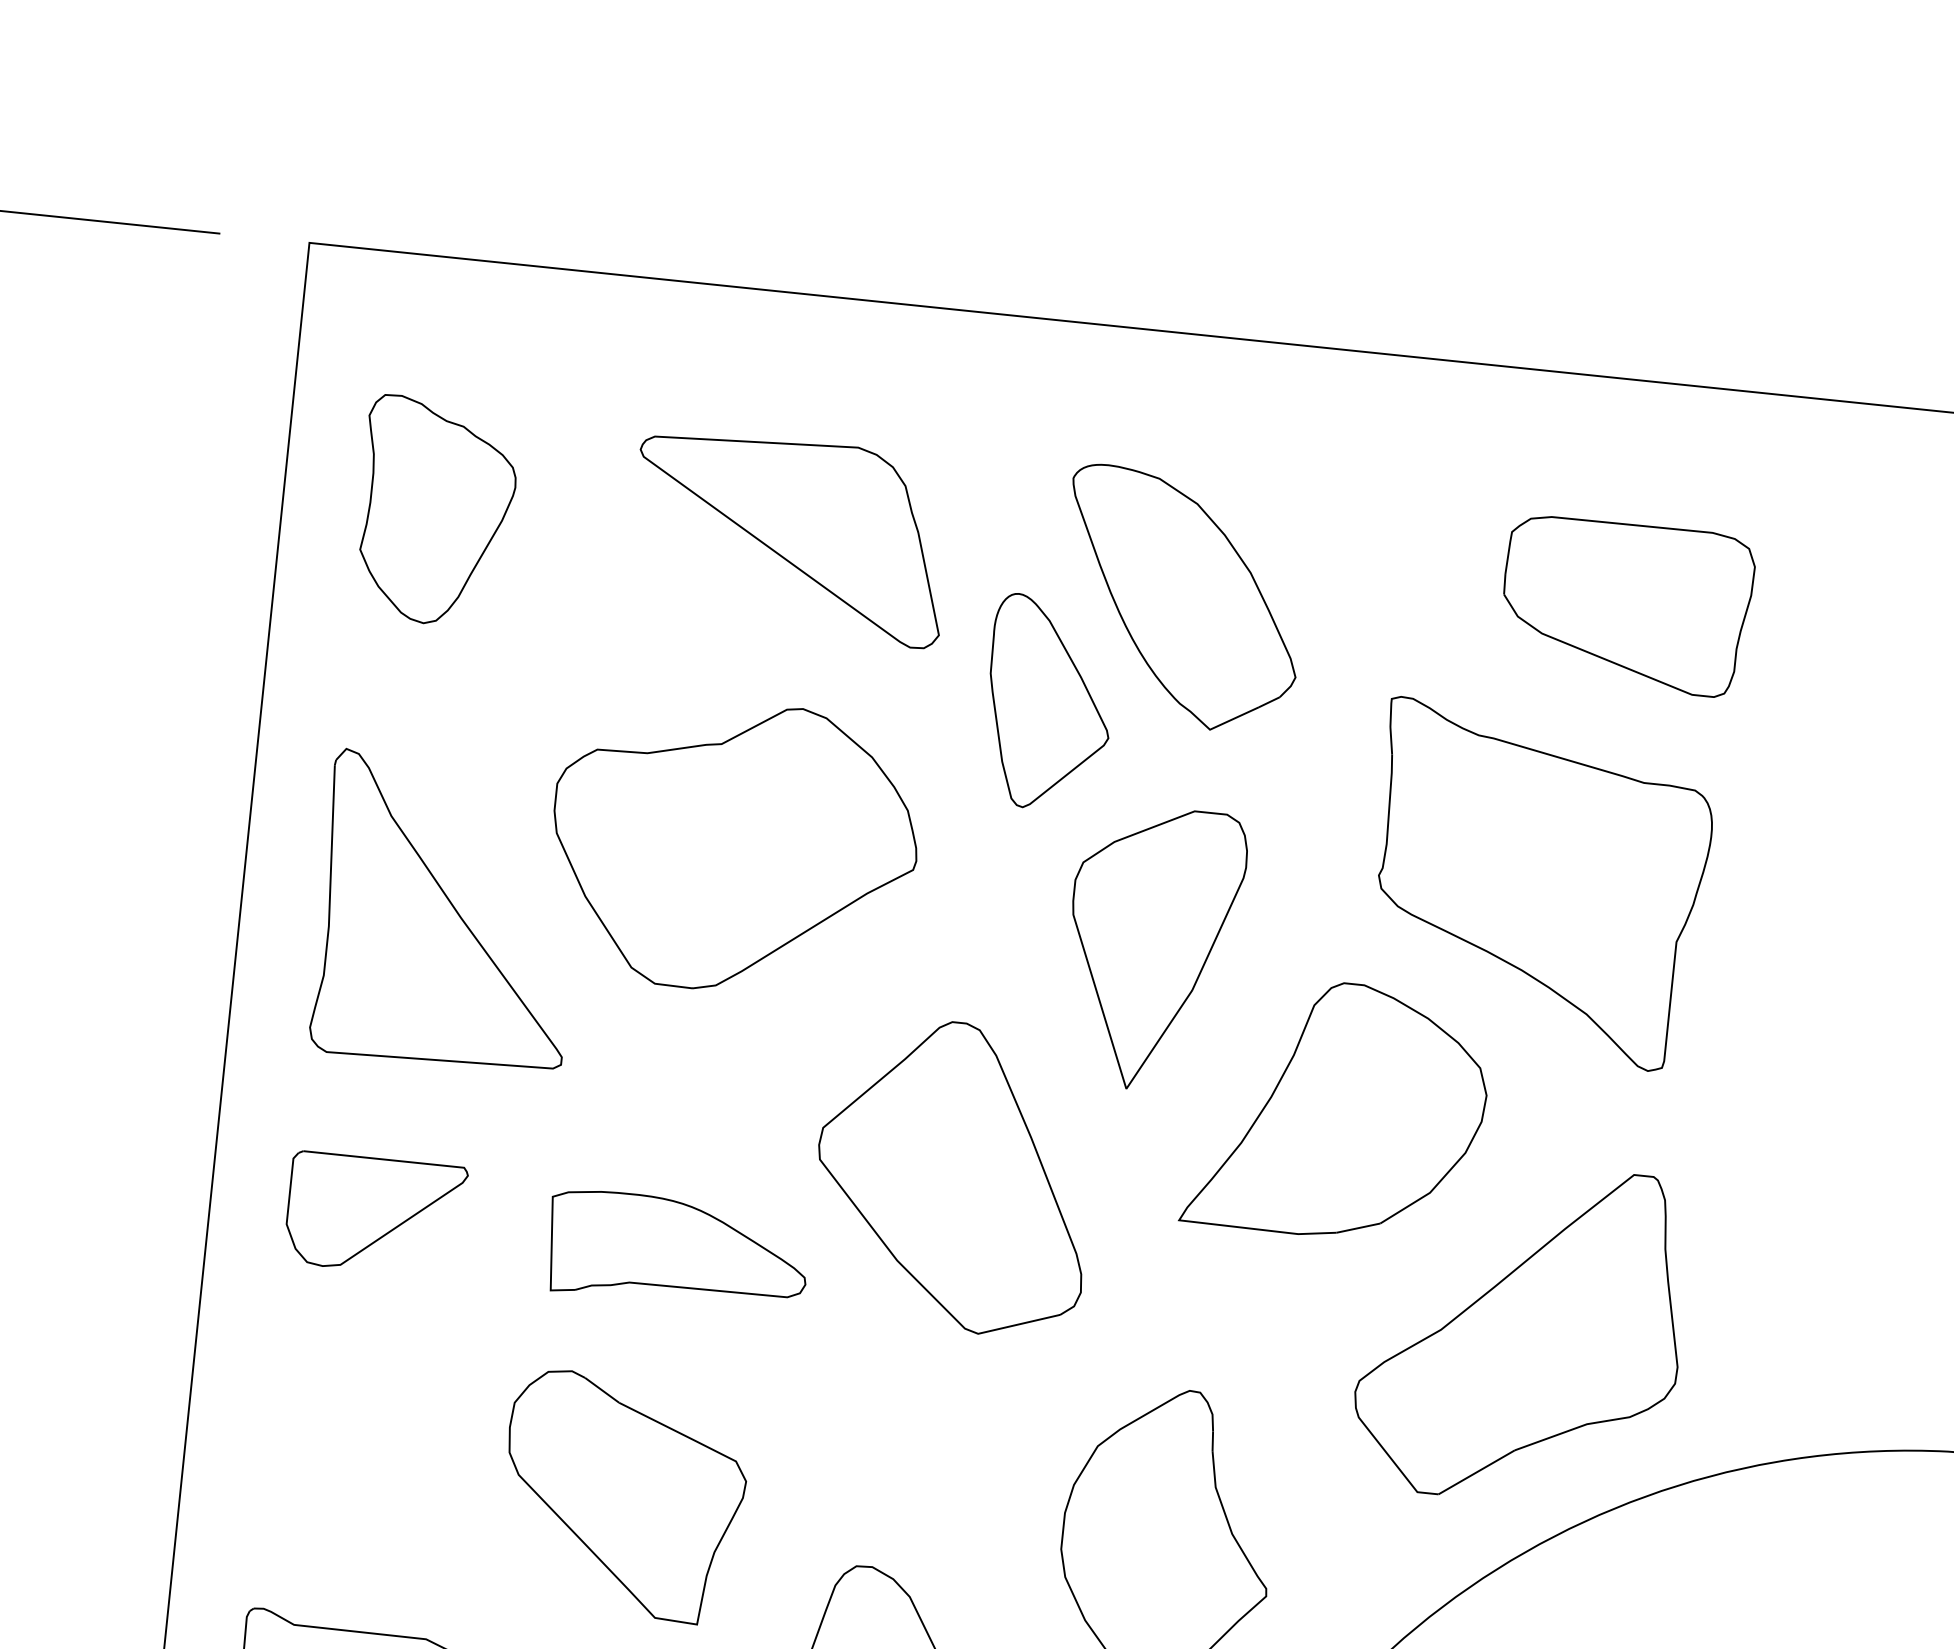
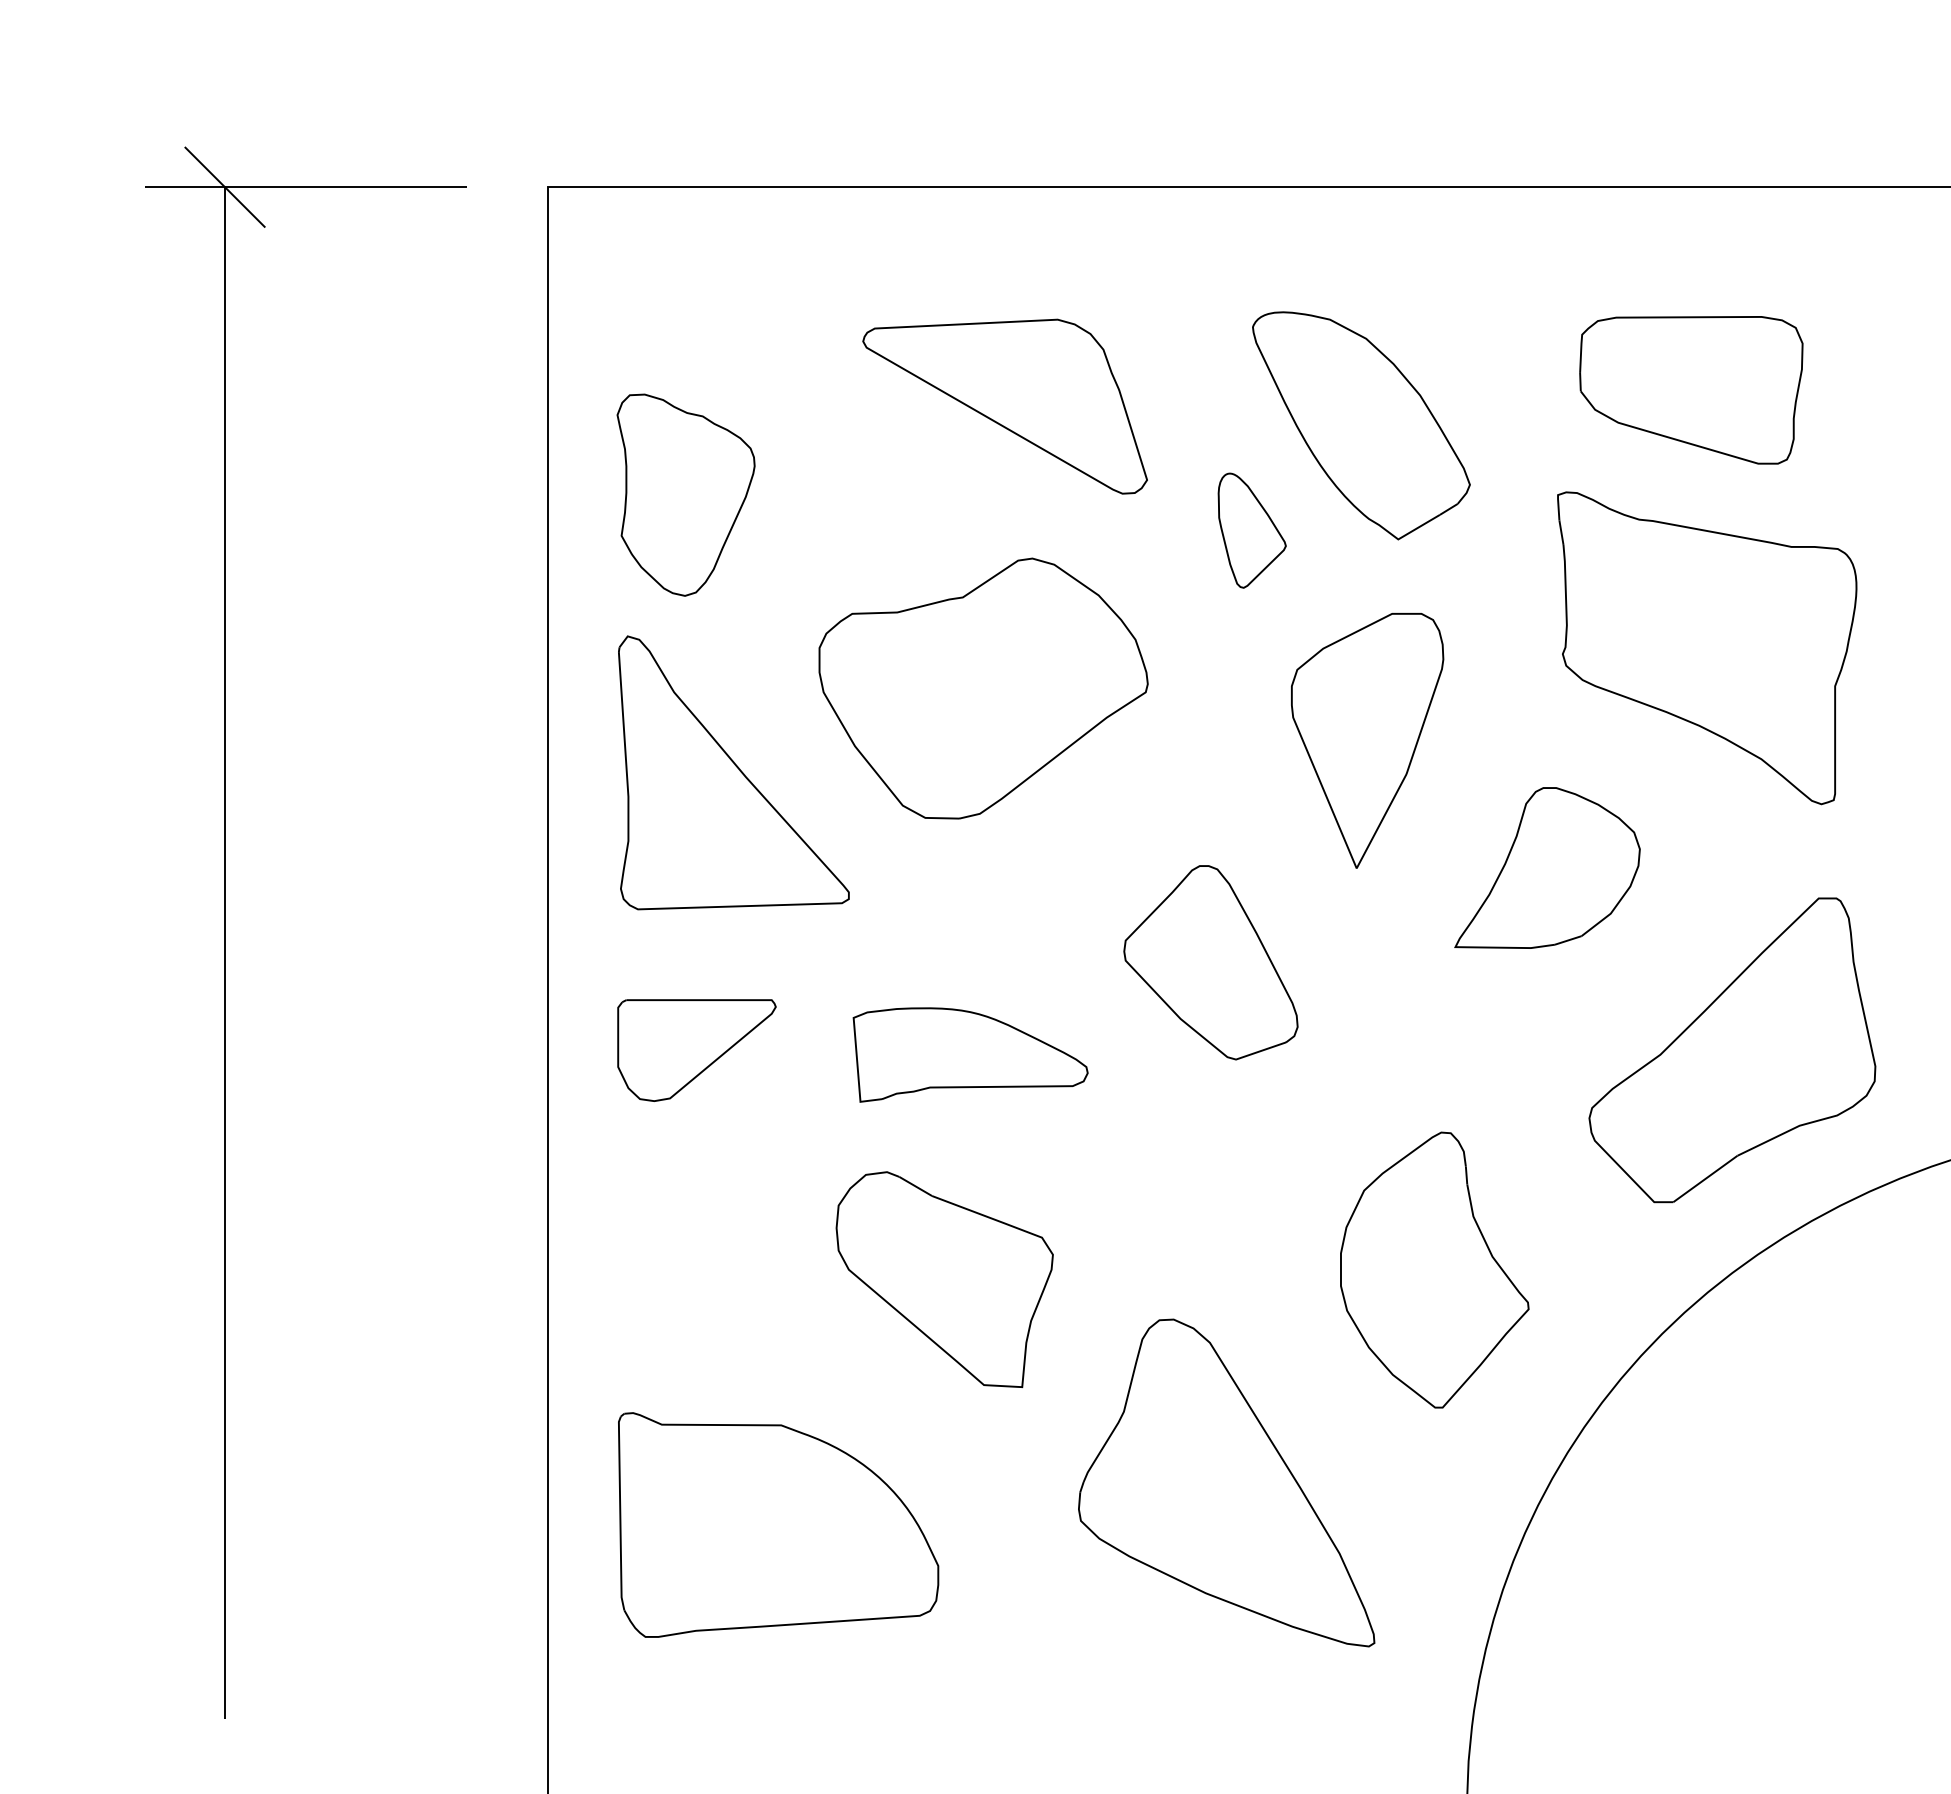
part: (435, 511) -> (685, 494), moved
part: (1626, 606) -> (1691, 390), moved
part: (1049, 703) -> (1252, 530), size x0.6
part: (1337, 1109) -> (1547, 867), size x0.7
part: (953, 1176) -> (1210, 962), size x0.7

